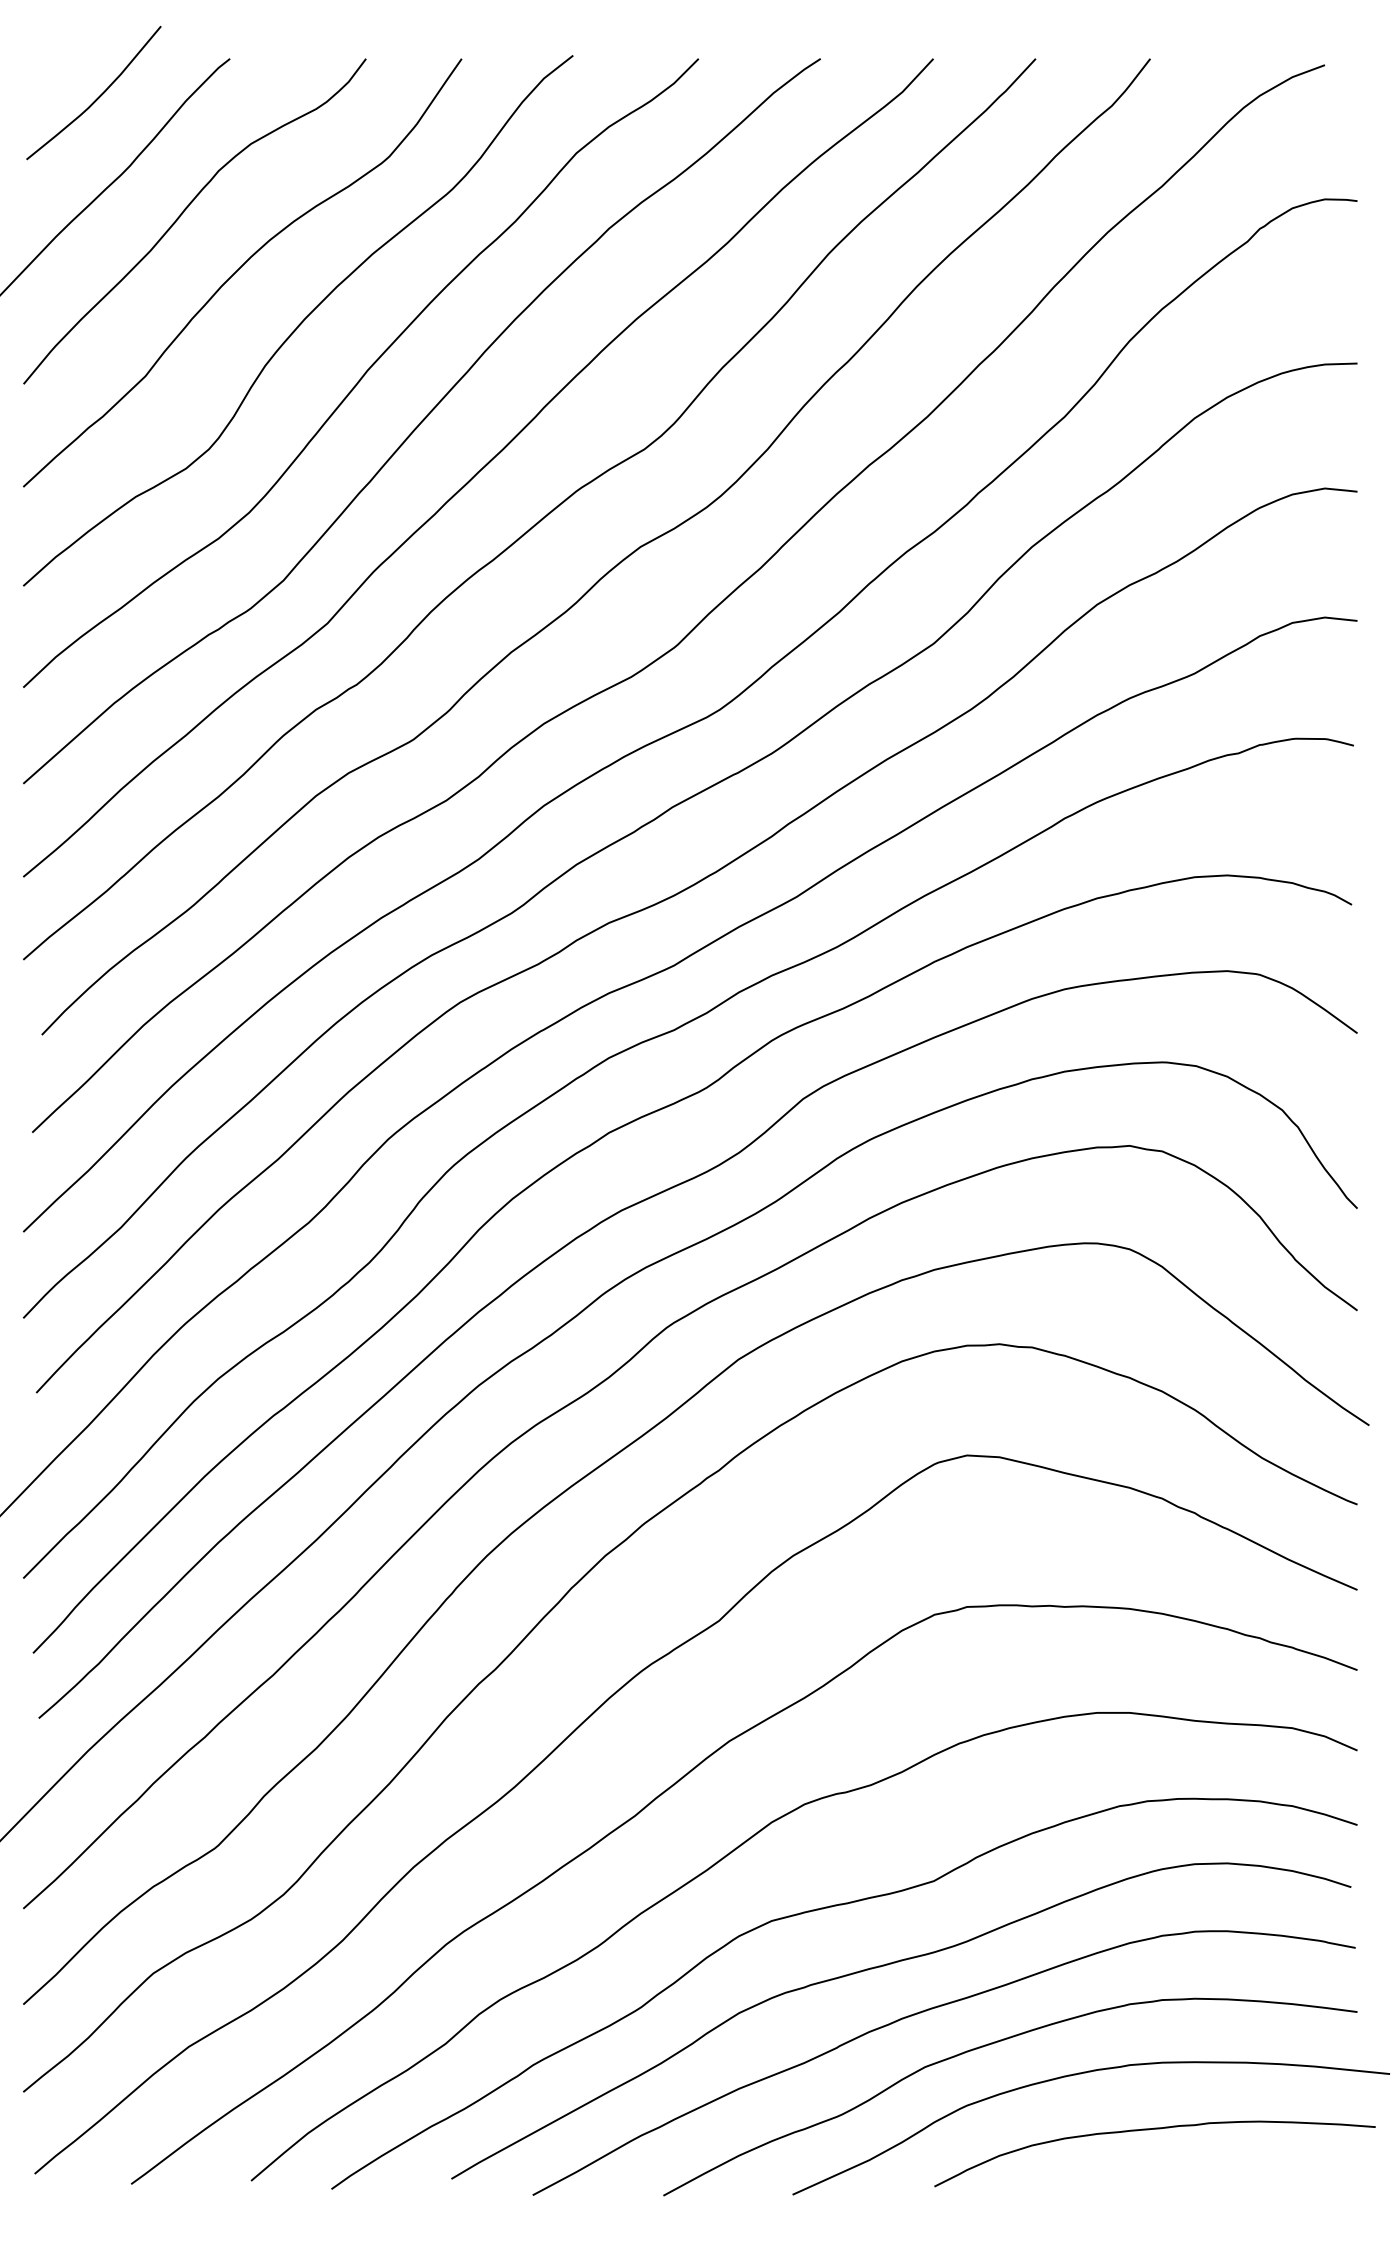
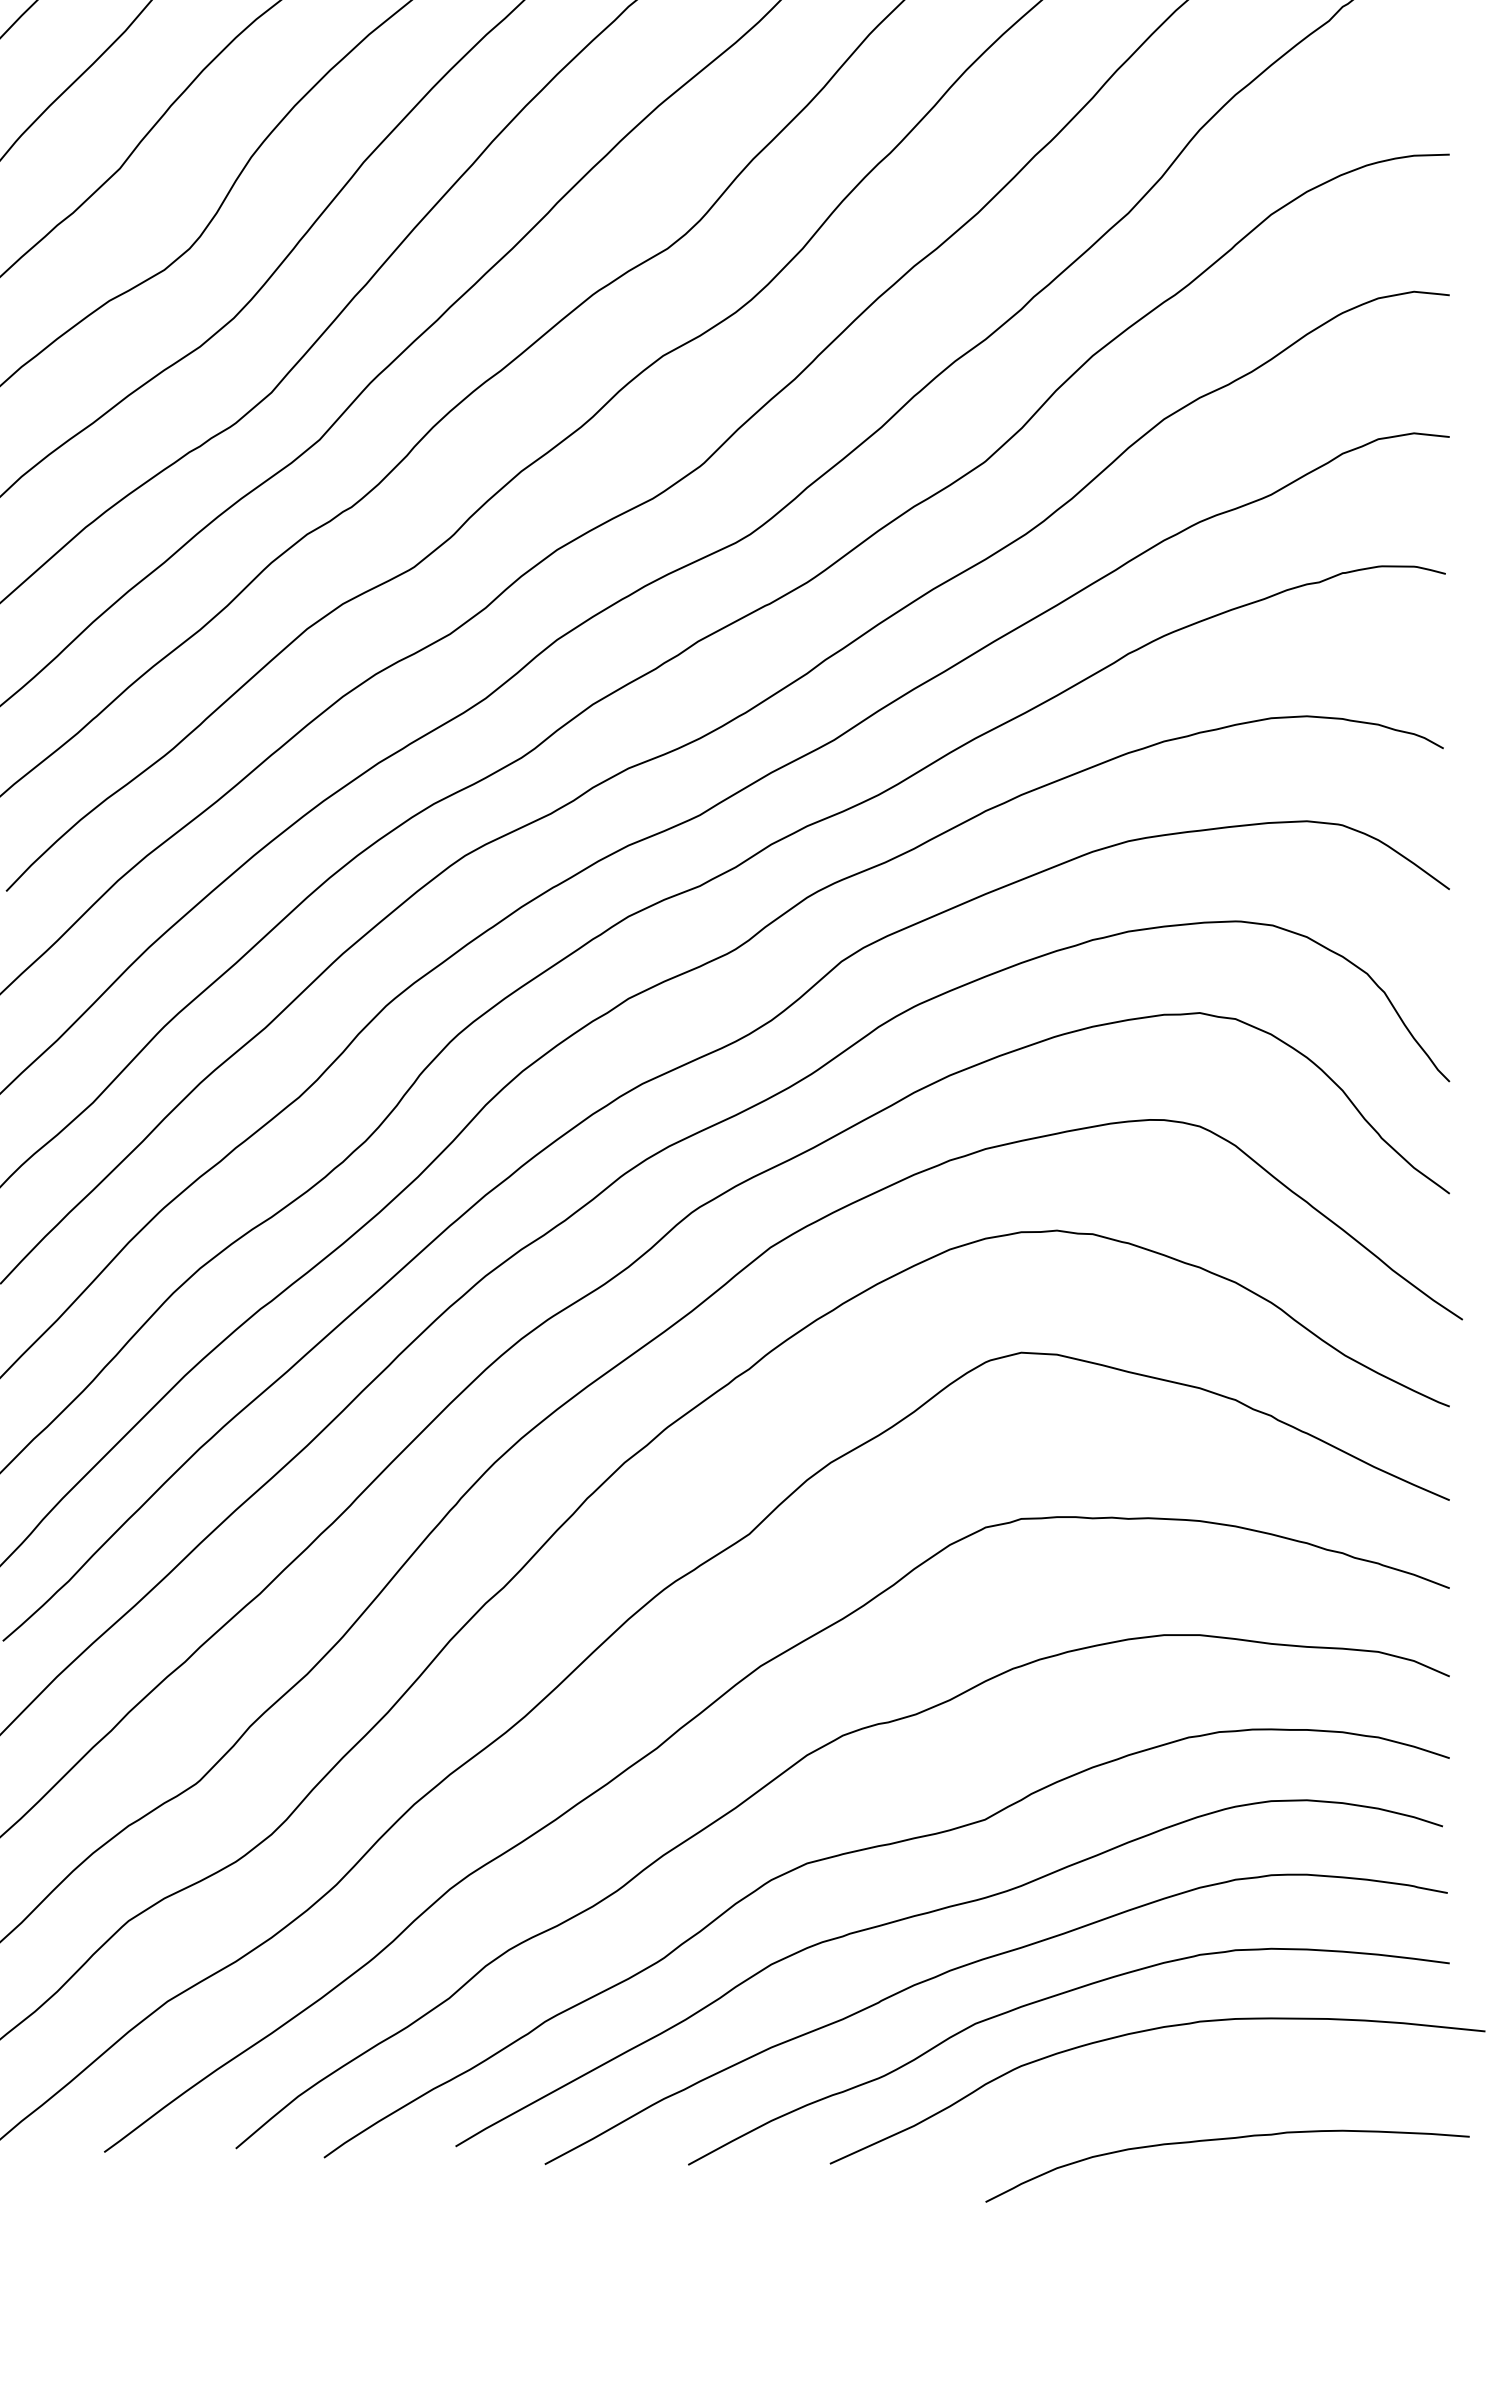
curve: (1149, 2130) -> (1221, 2140), moved

